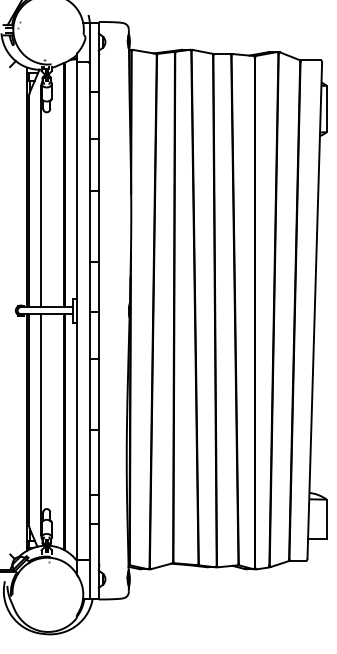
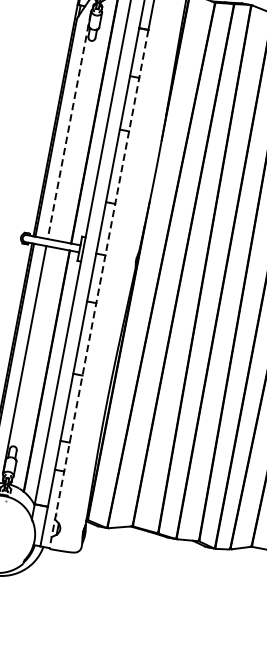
line: (41, 196) -> (69, 125), solid -> dashed
line: (98, 345) -> (98, 289), solid -> dashed

